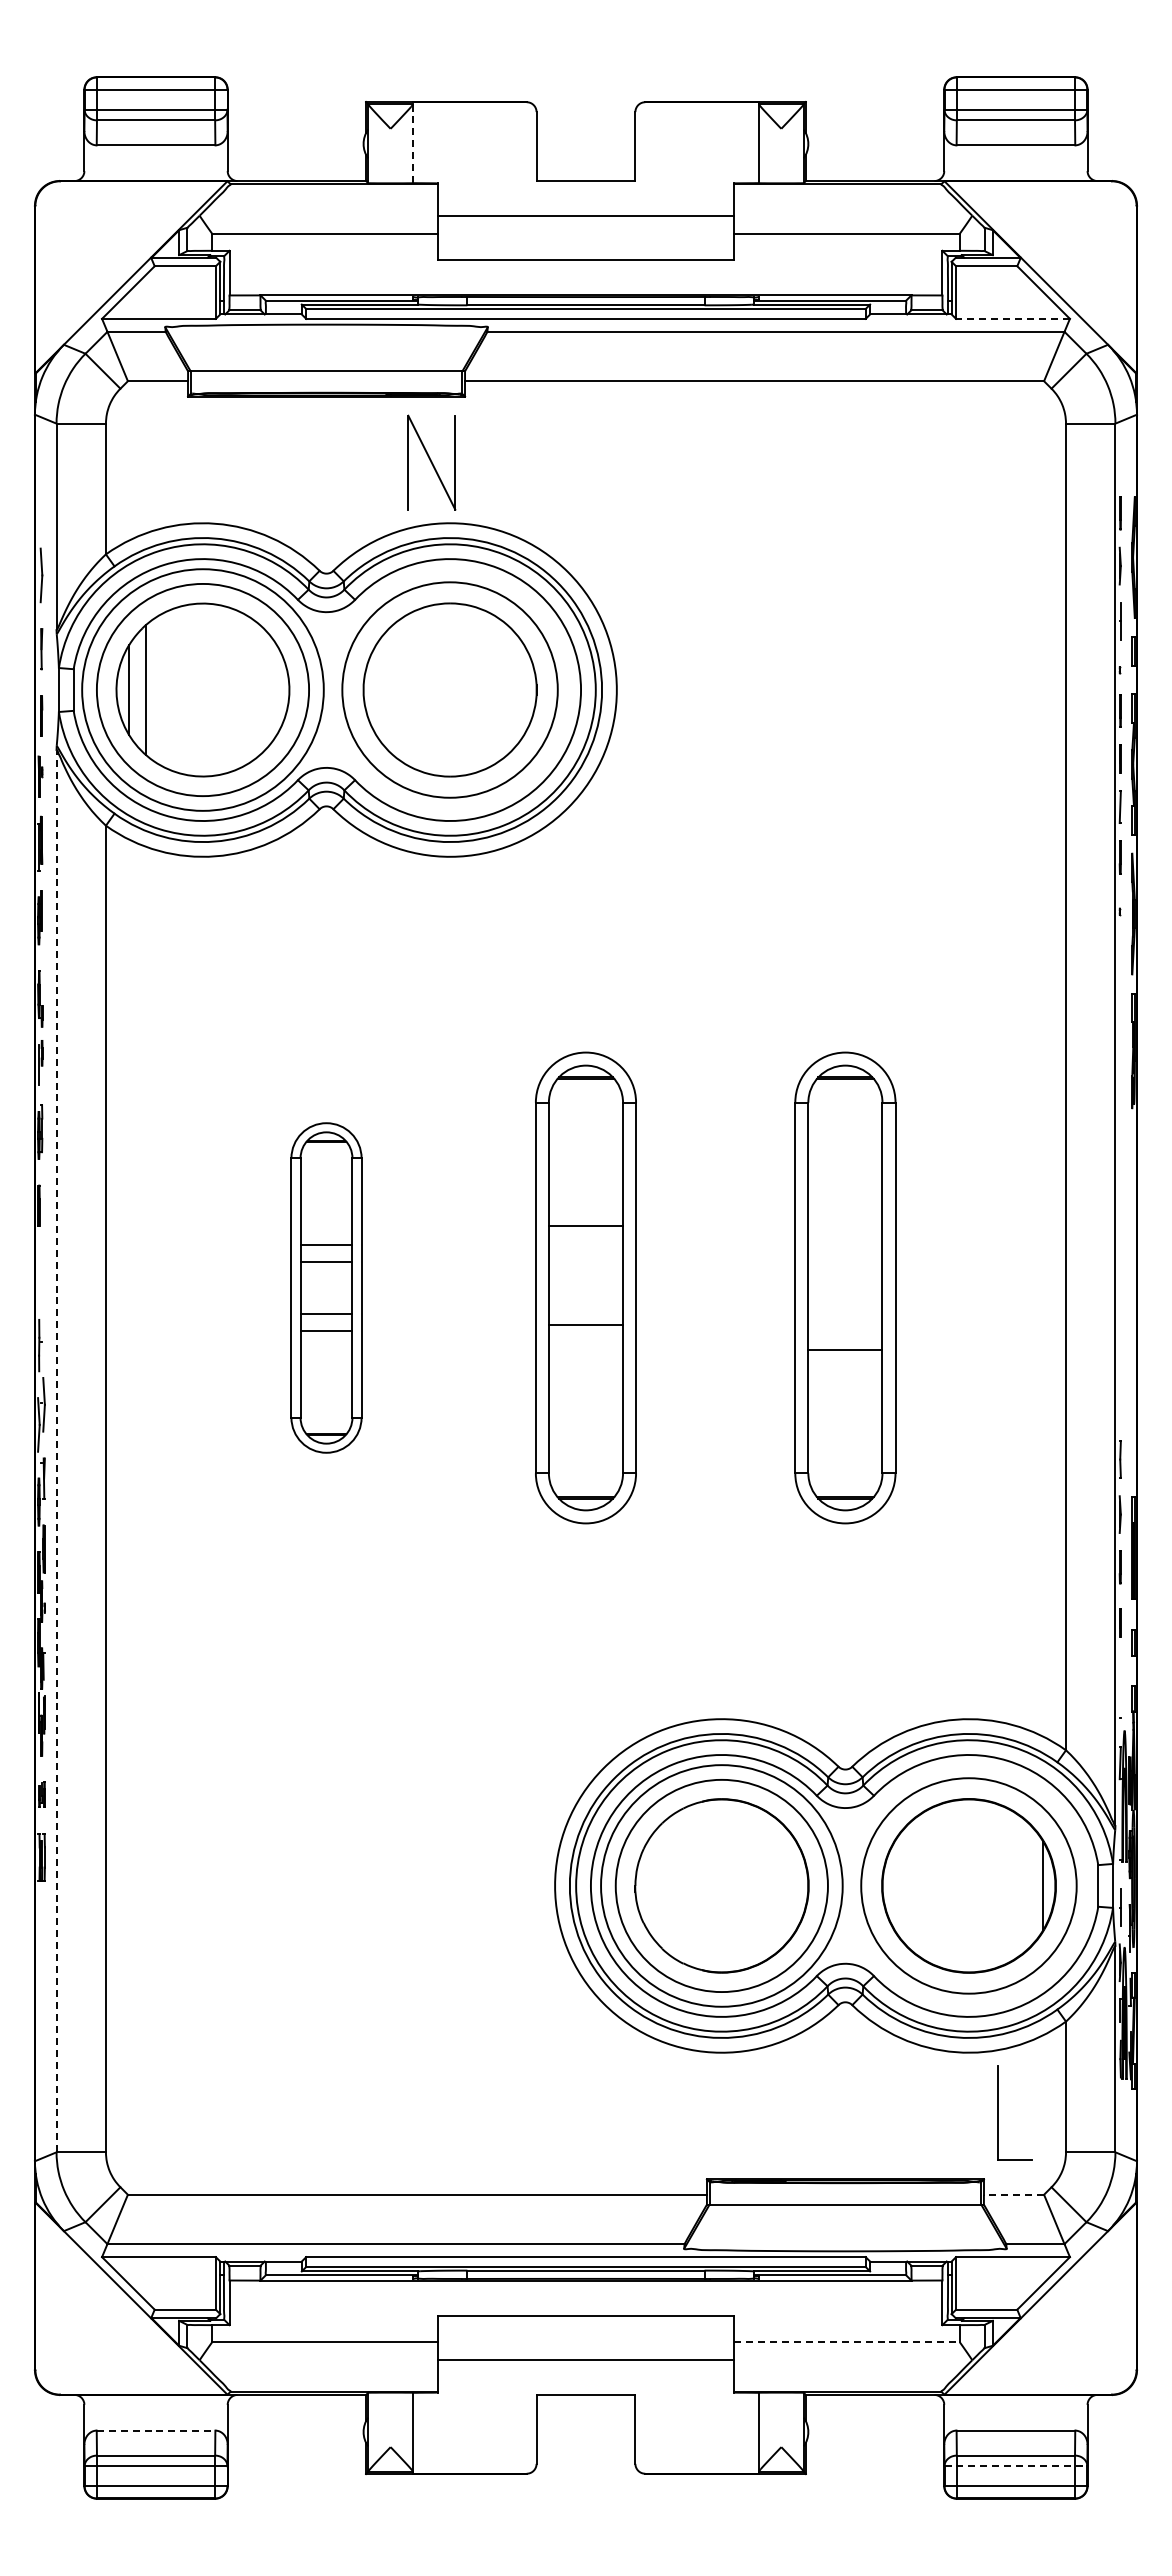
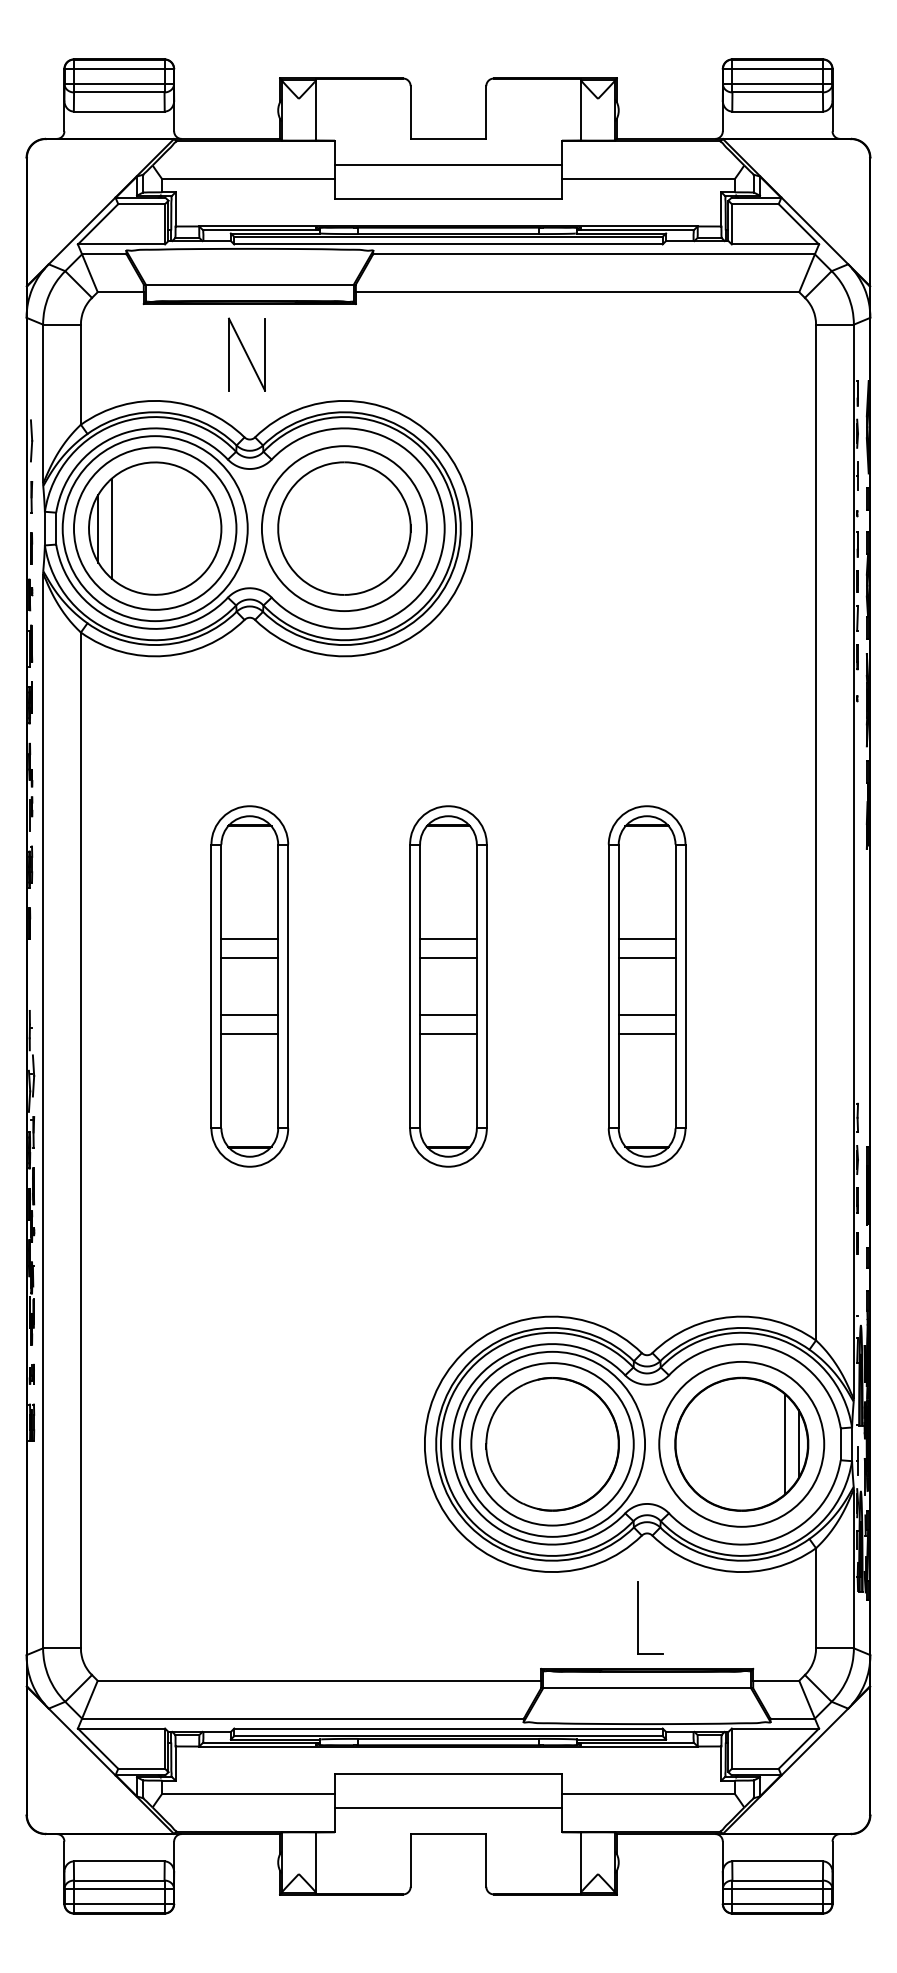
line: (413, 142) -> (316, 109), dashed -> solid
line: (1012, 318) -> (775, 244), dashed -> solid
part: (431, 462) -> (246, 354), moved
line: (845, 1226) -> (647, 939), added
line: (585, 1250) -> (448, 957), added
line: (845, 1250) -> (647, 957), added
part: (326, 1287) -> (249, 986), size x1.43
line: (845, 1325) -> (647, 1015), added
line: (585, 1349) -> (448, 1033), added
line: (56, 1451) -> (43, 1111), dashed -> solid
line: (1025, 1885) -> (785, 1444), added
part: (998, 2112) -> (638, 1617), moved
line: (1013, 2194) -> (775, 1680), dashed -> solid
line: (847, 2342) -> (648, 1793), dashed -> solid
line: (156, 2430) -> (119, 1861), dashed -> solid
line: (1016, 2466) -> (778, 1888), dashed -> solid

